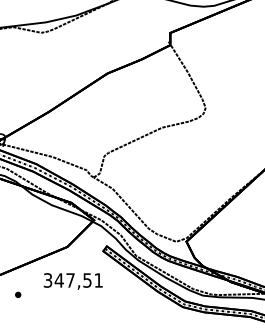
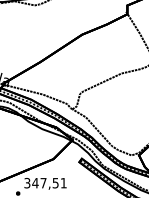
text: (72, 281) -> (44, 183), moved

